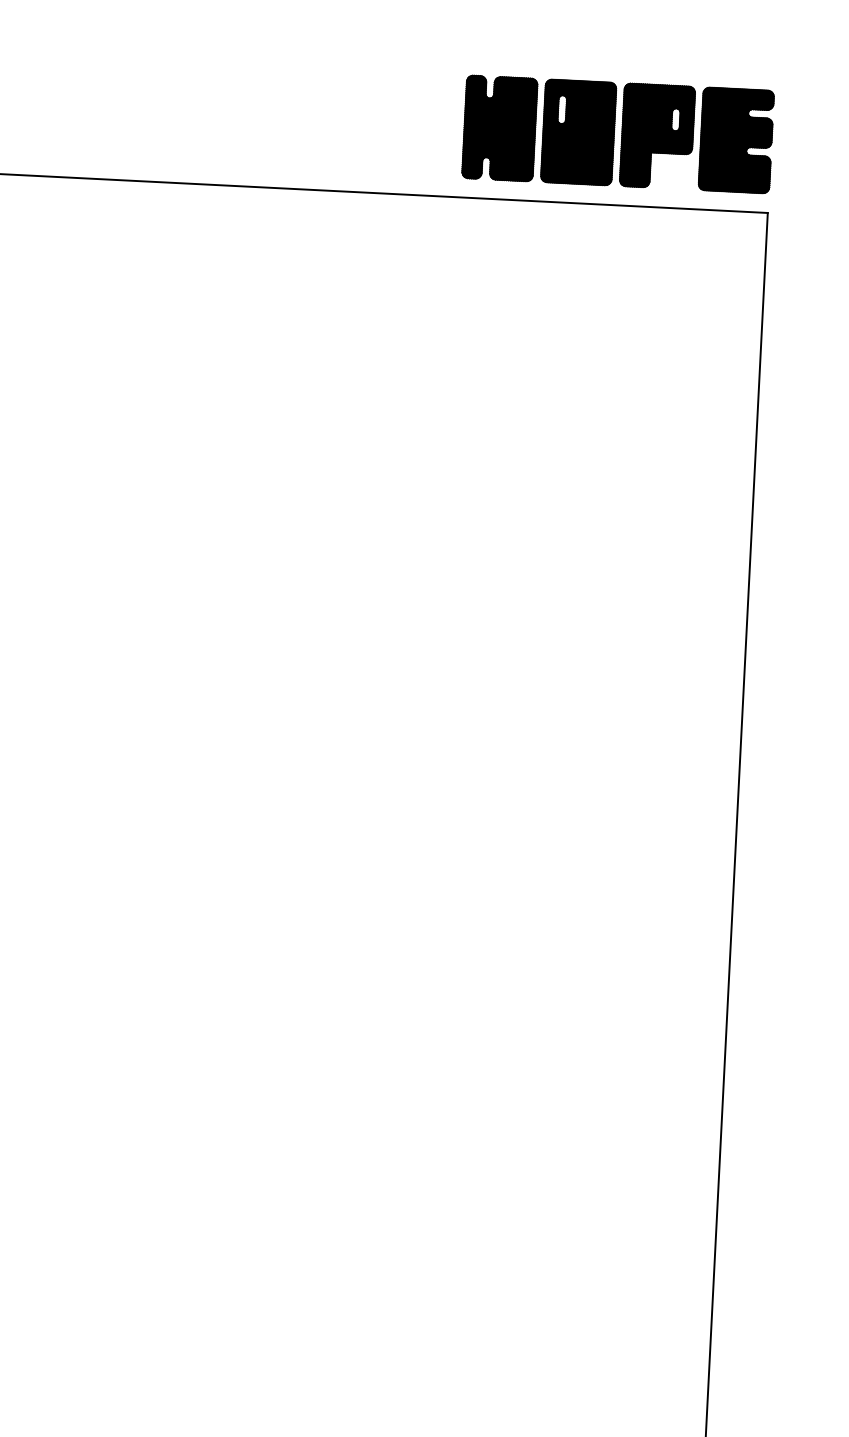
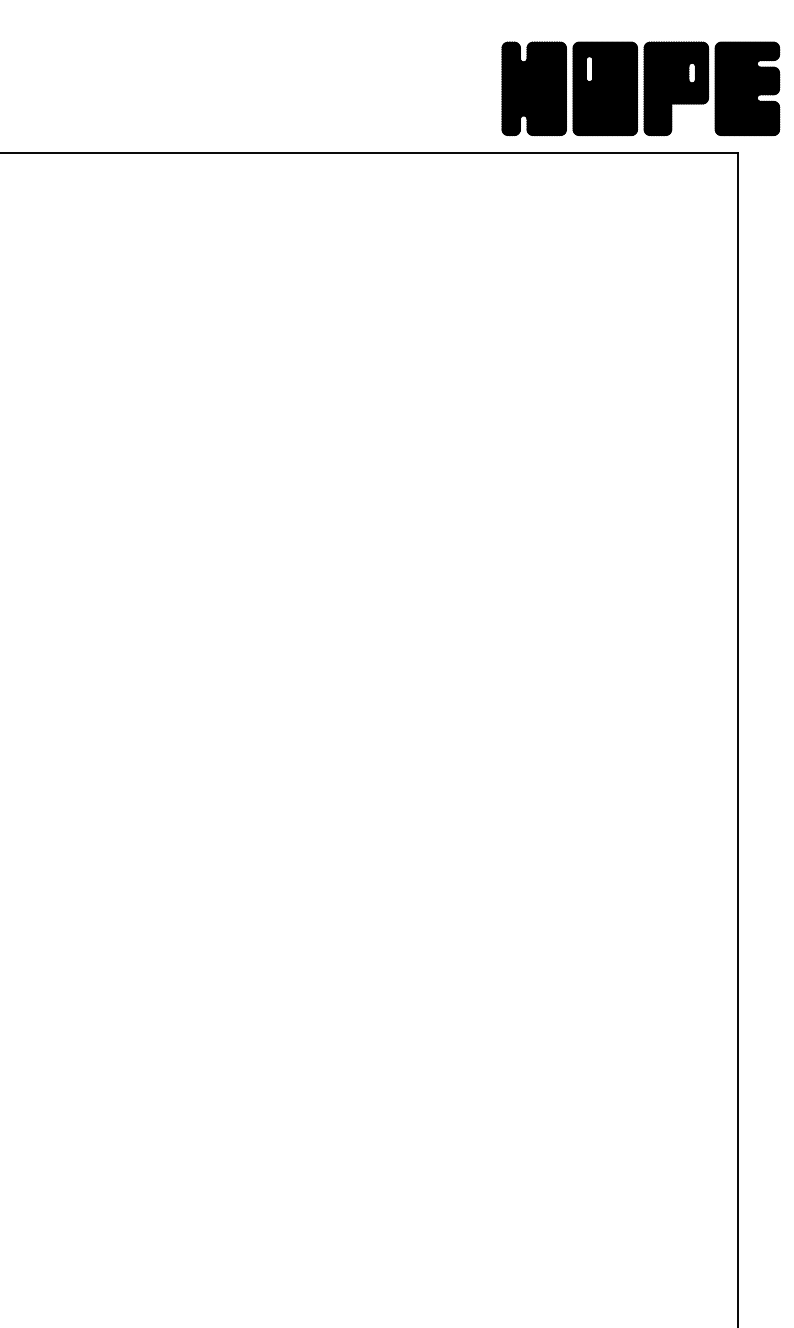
part: (617, 134) -> (640, 88), moved

